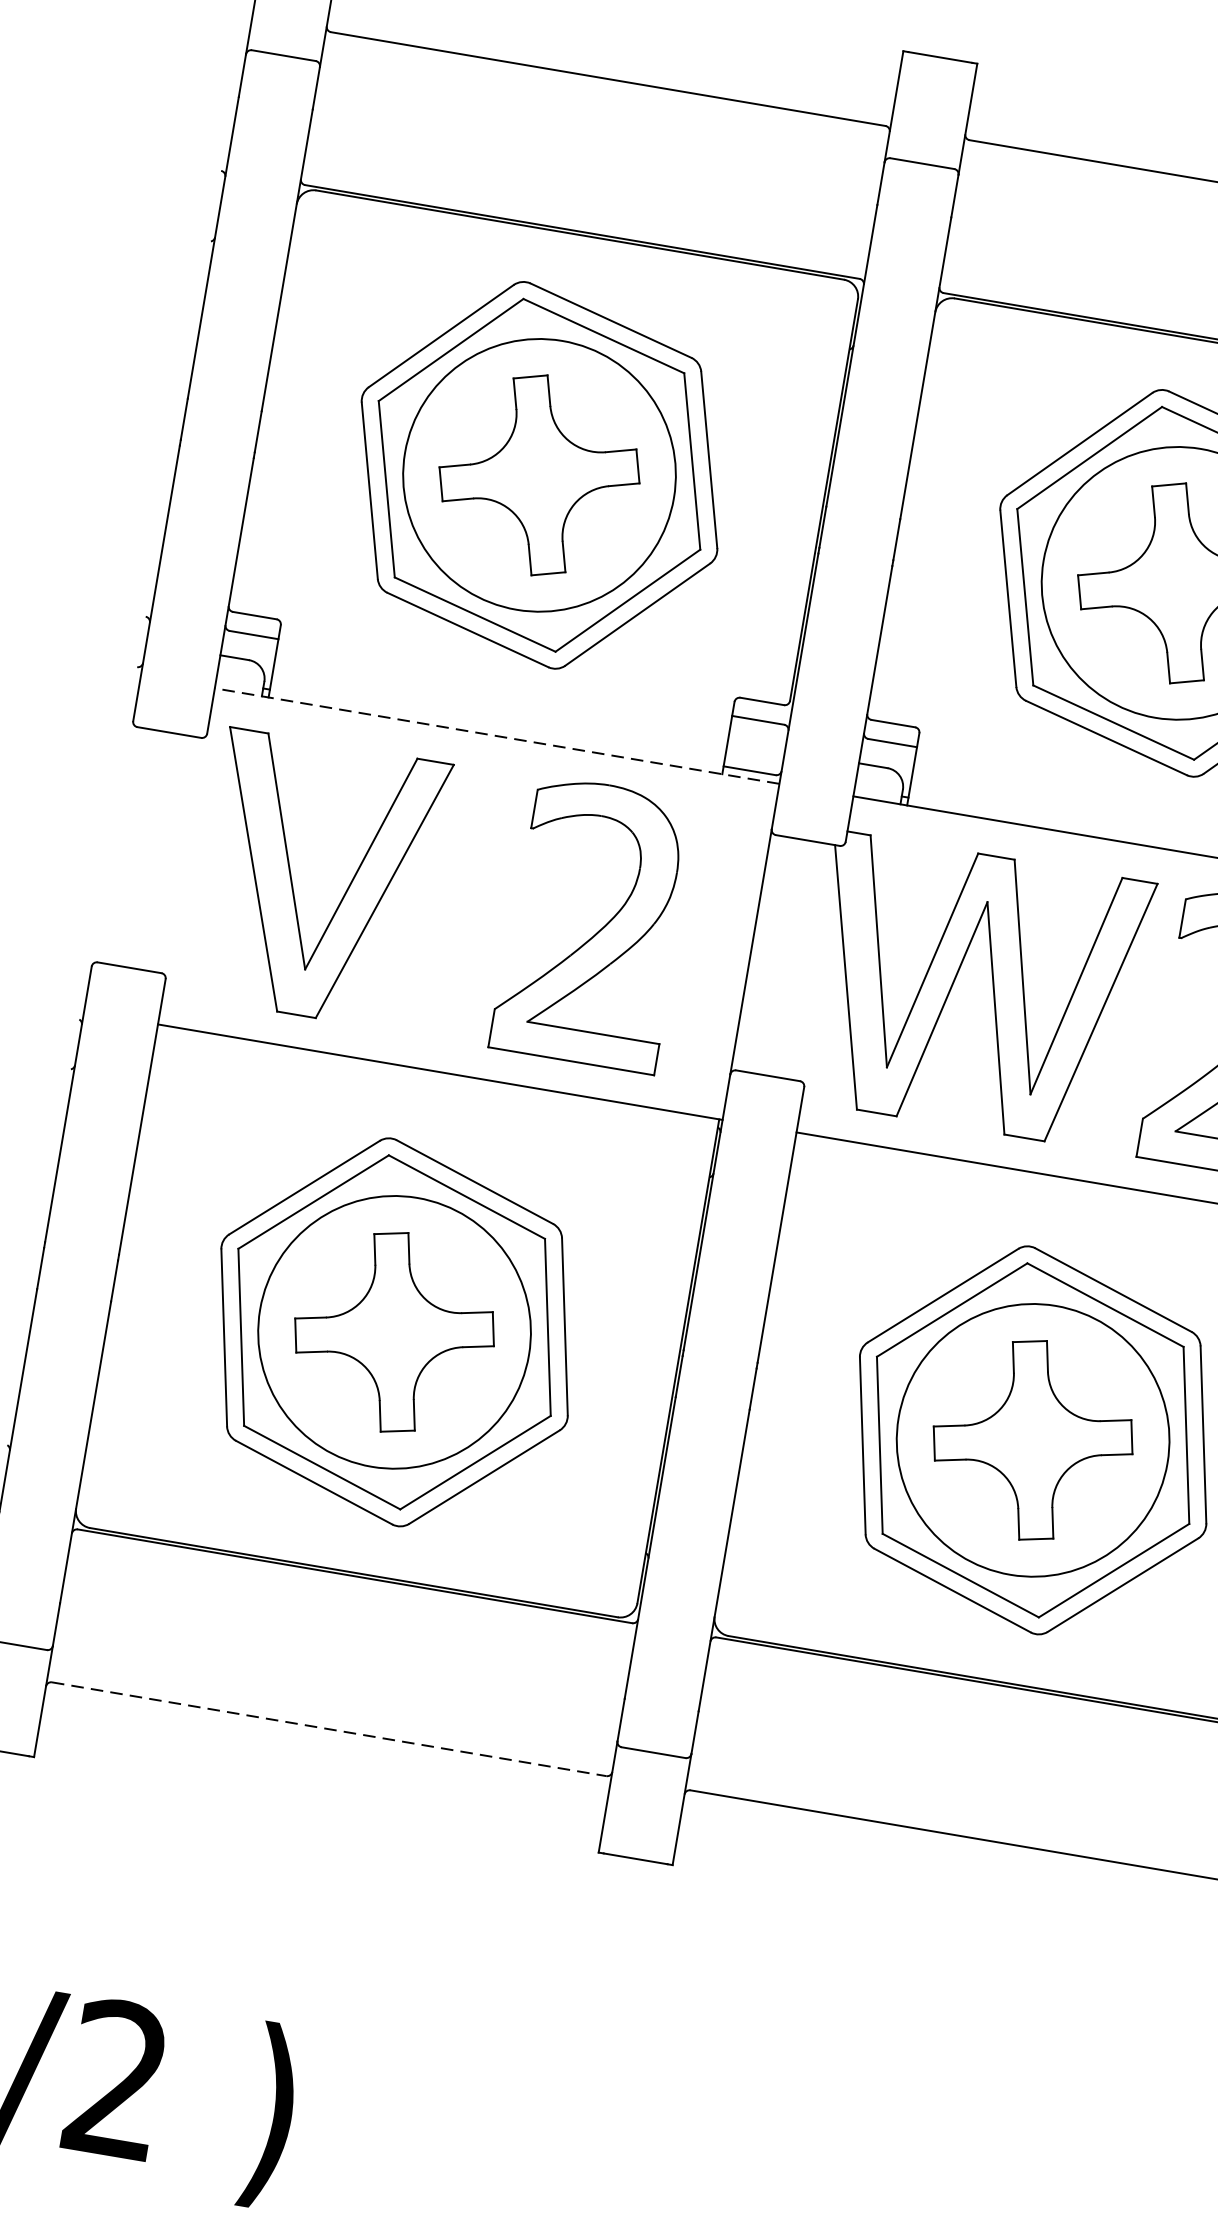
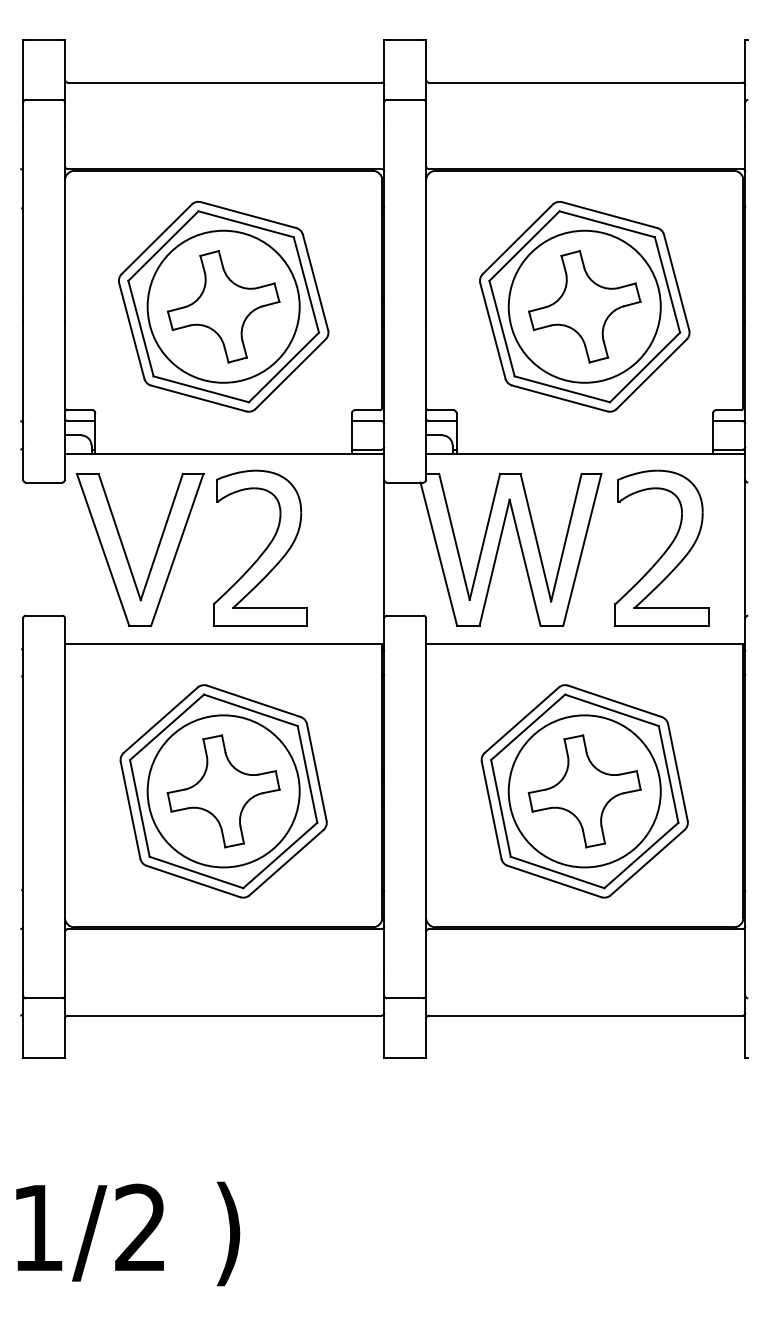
line: (496, 736) -> (224, 454), dashed -> solid
part: (594, 922) -> (260, 547), moved
line: (328, 1728) -> (224, 1015), dashed -> solid

